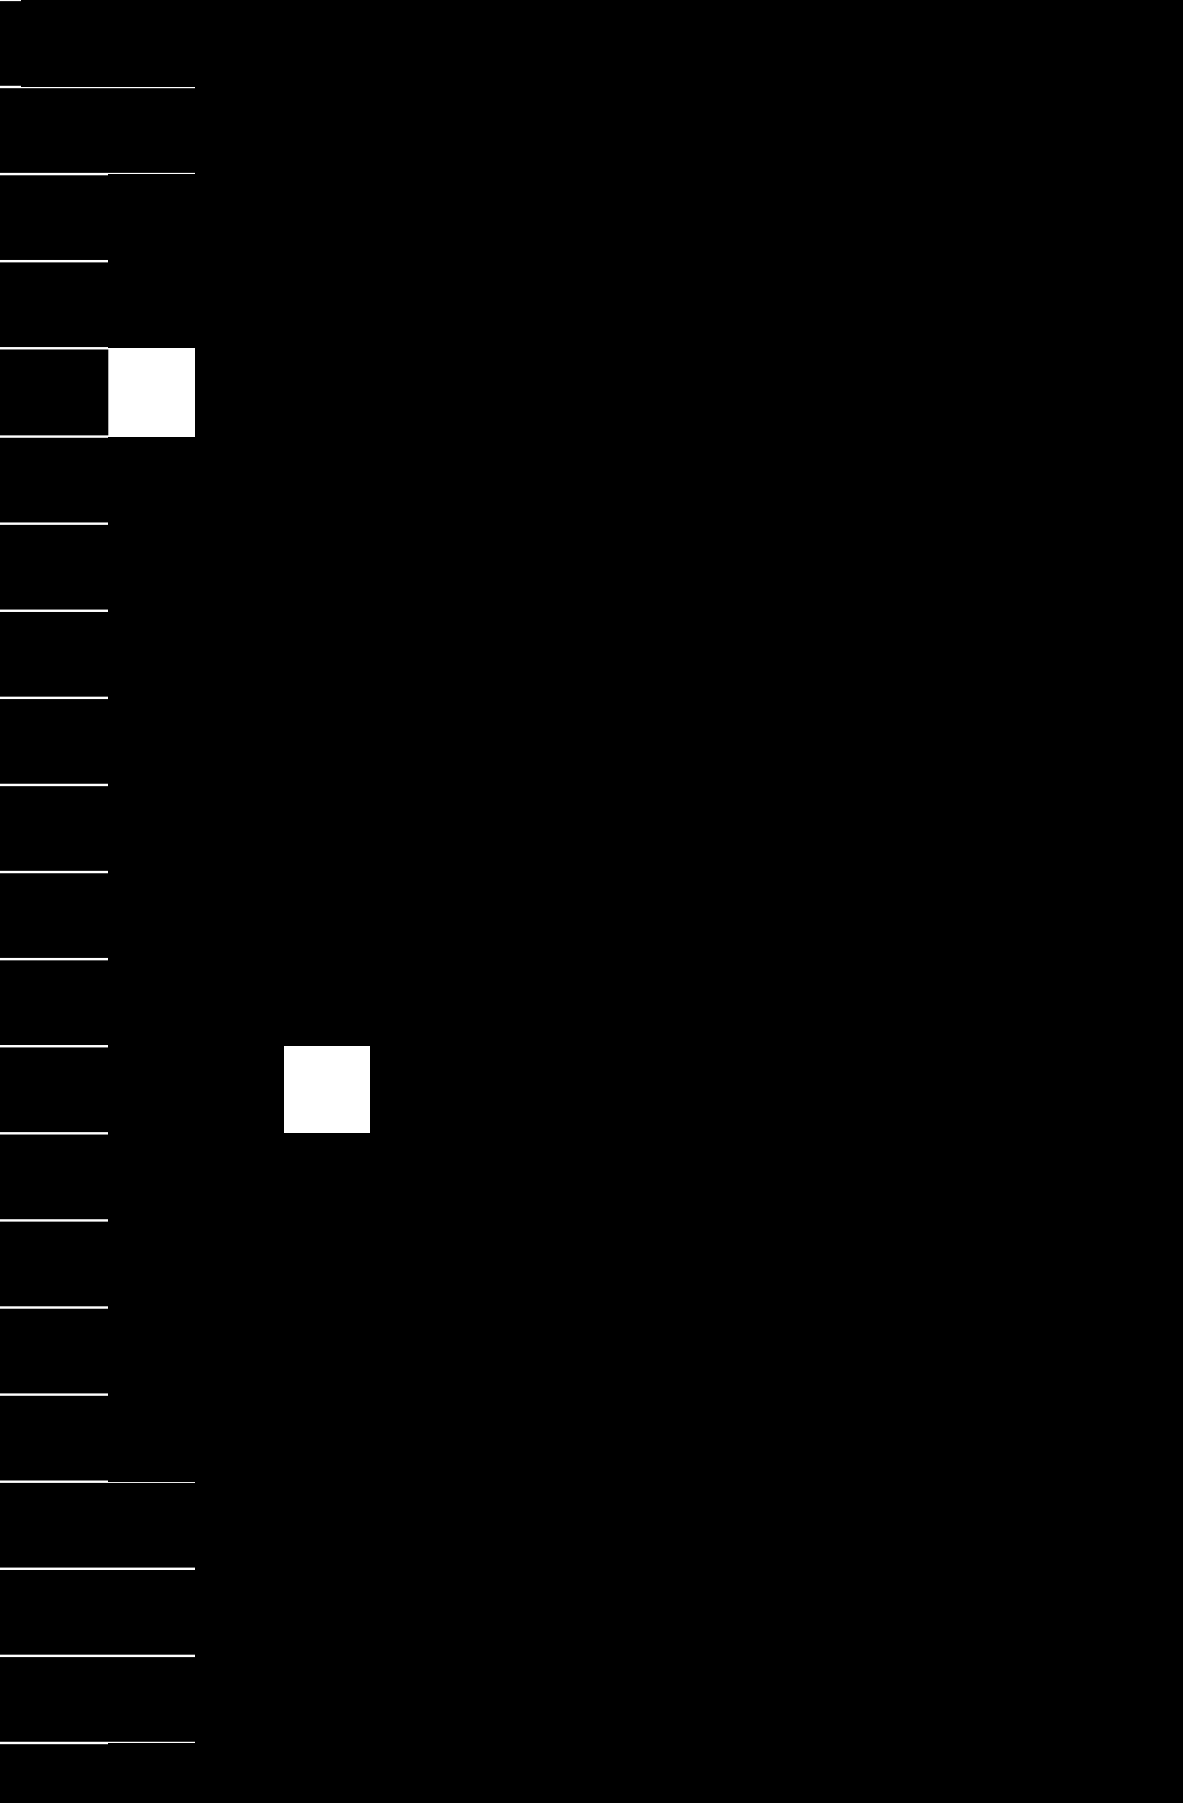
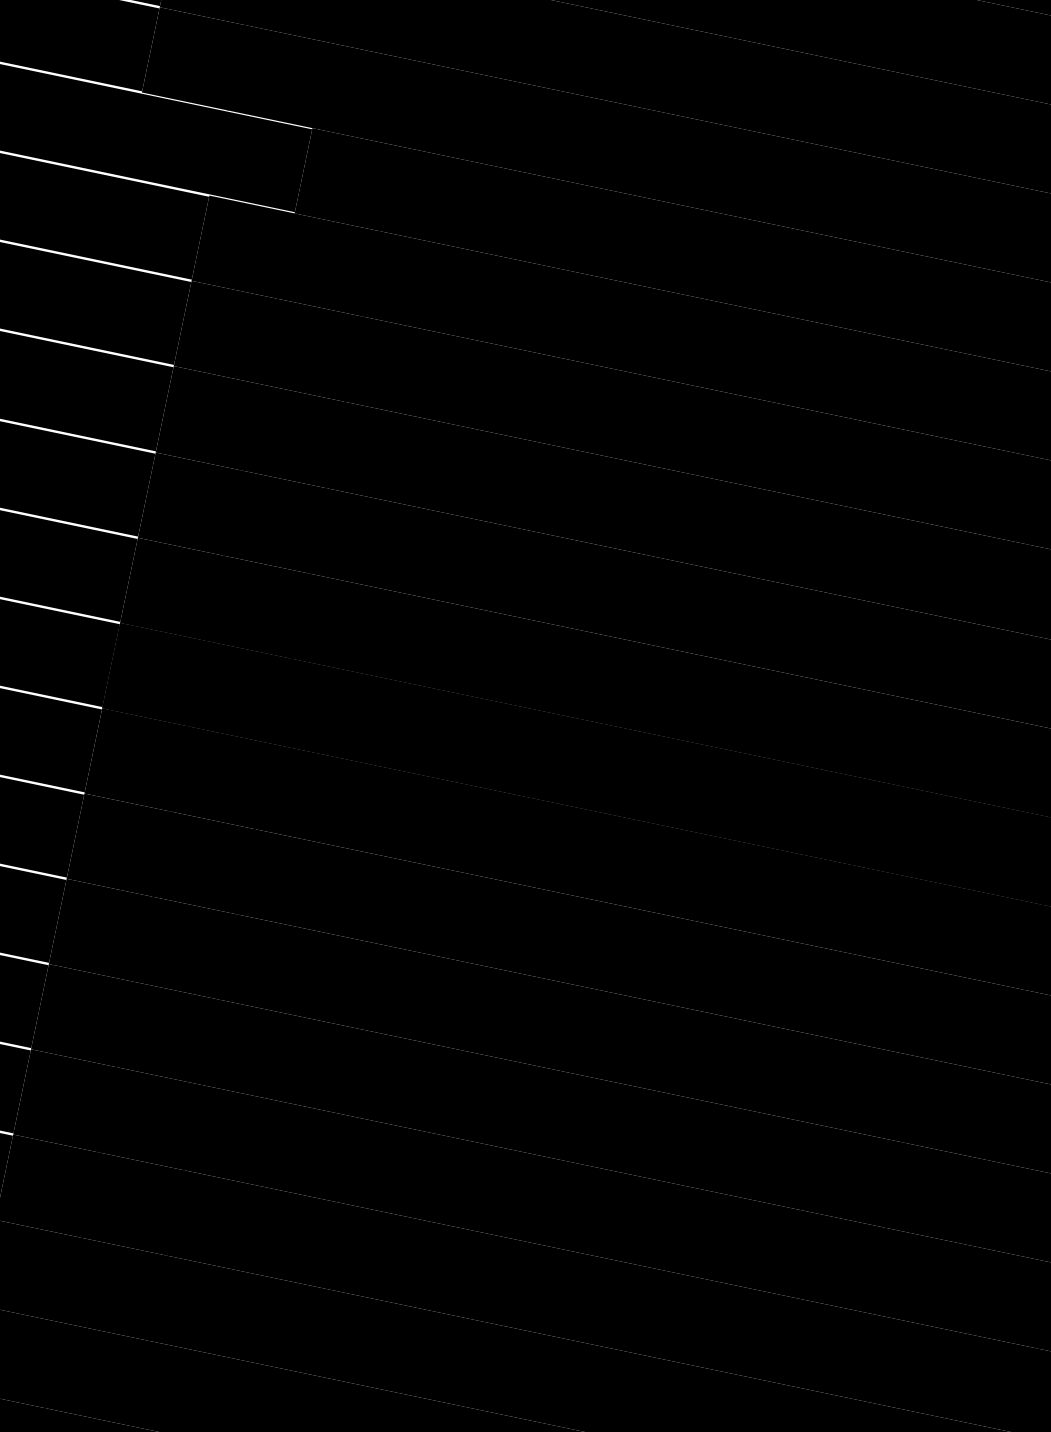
fill: (152, 392) -> (207, 418), added
fill: (326, 1089) -> (235, 1136), added

